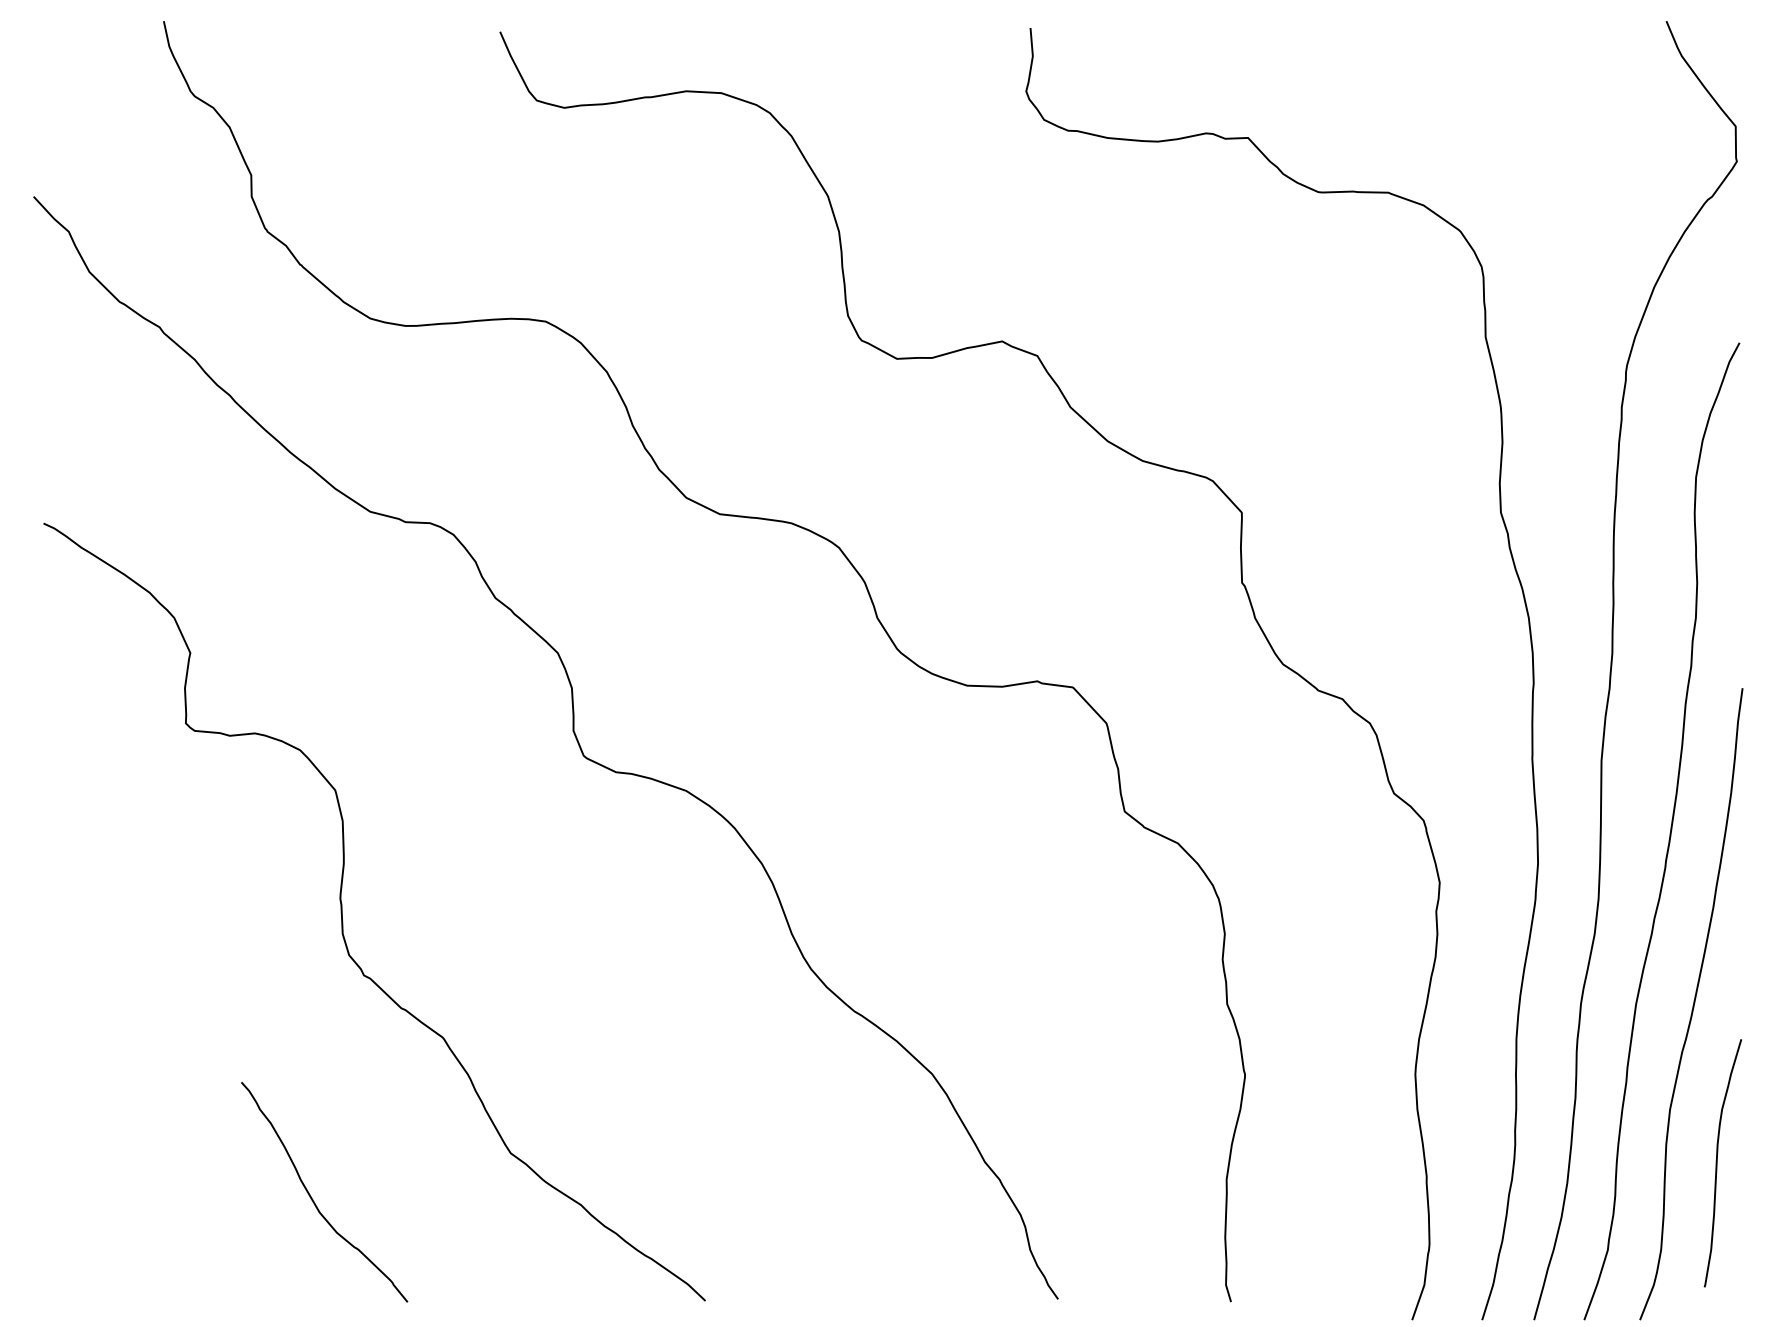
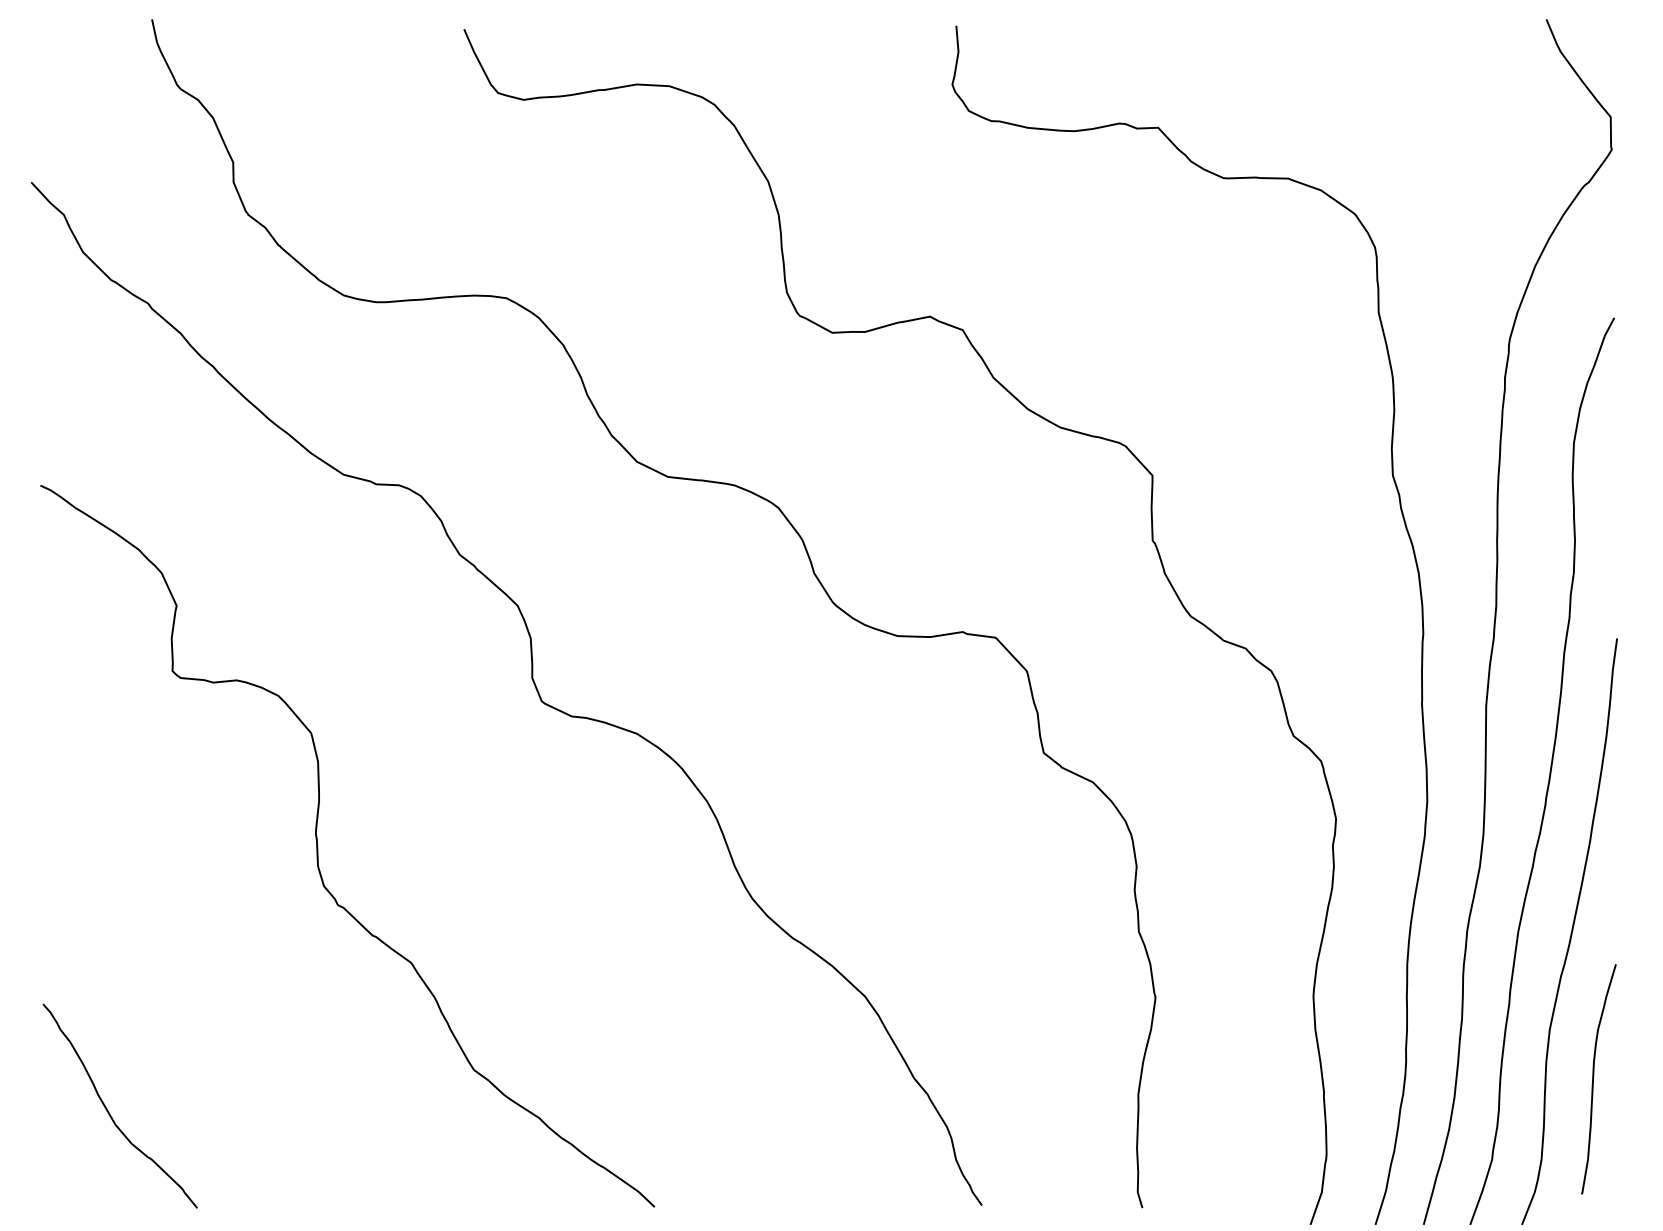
curve: (314, 1200) -> (110, 1113), moved

